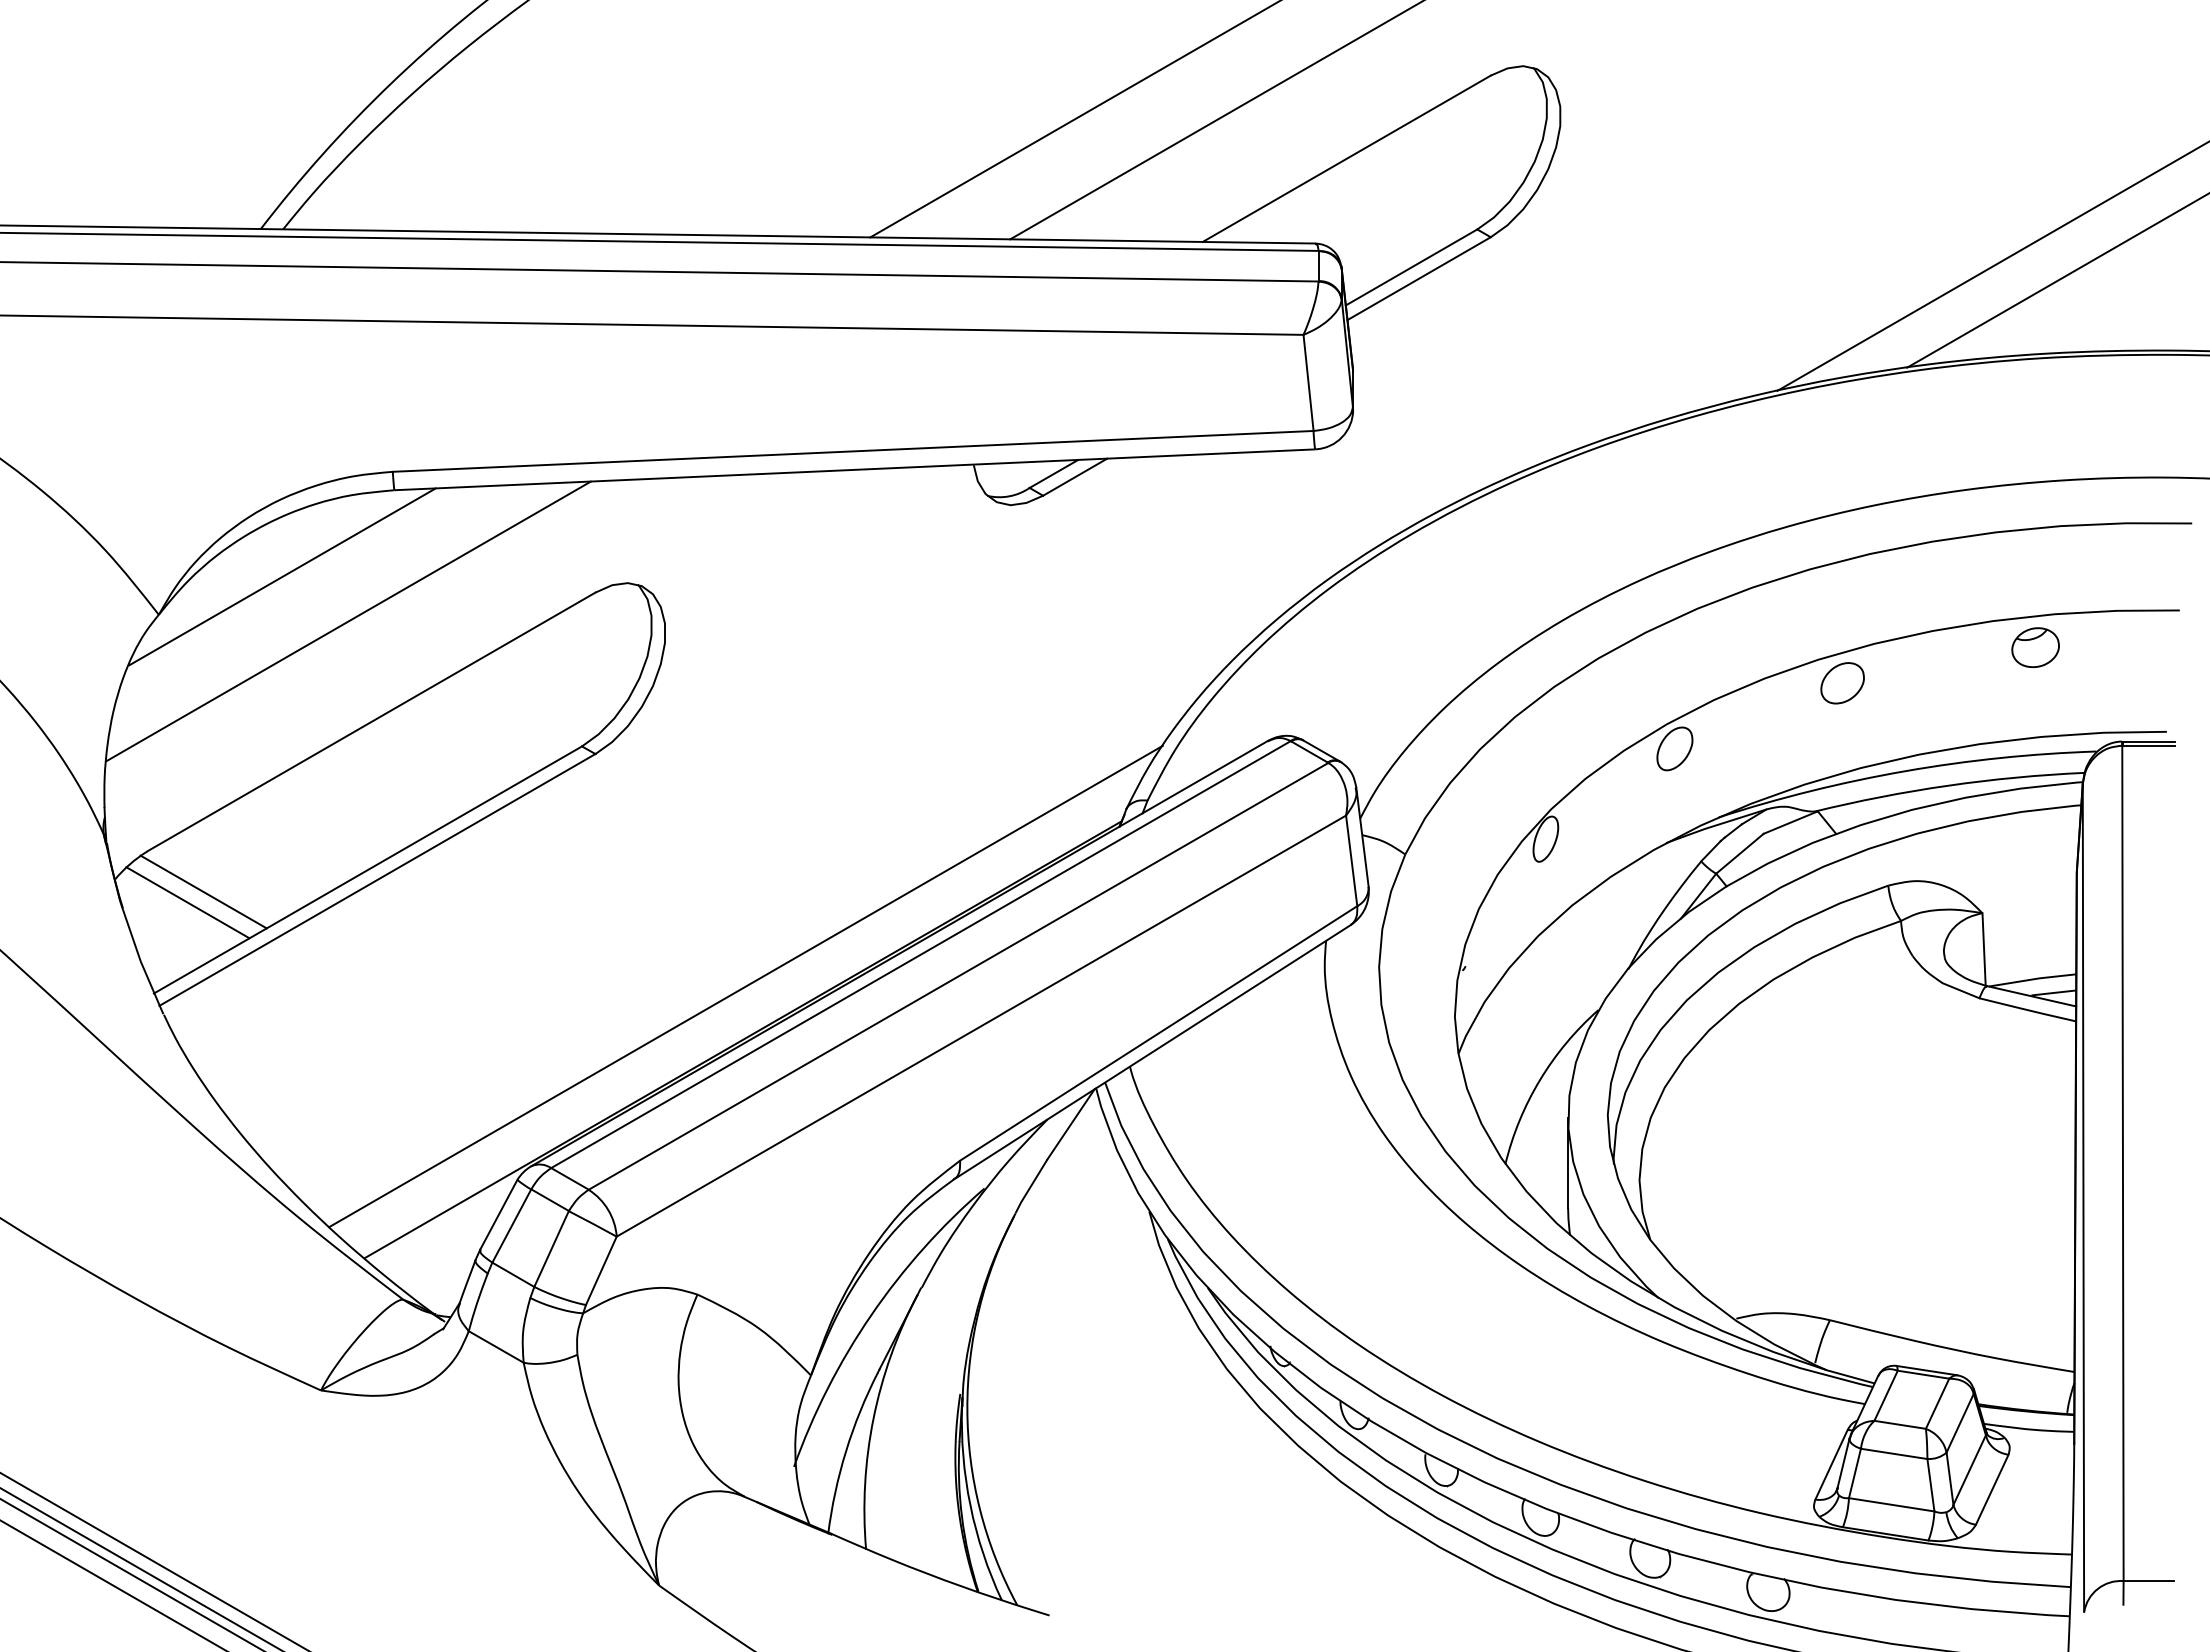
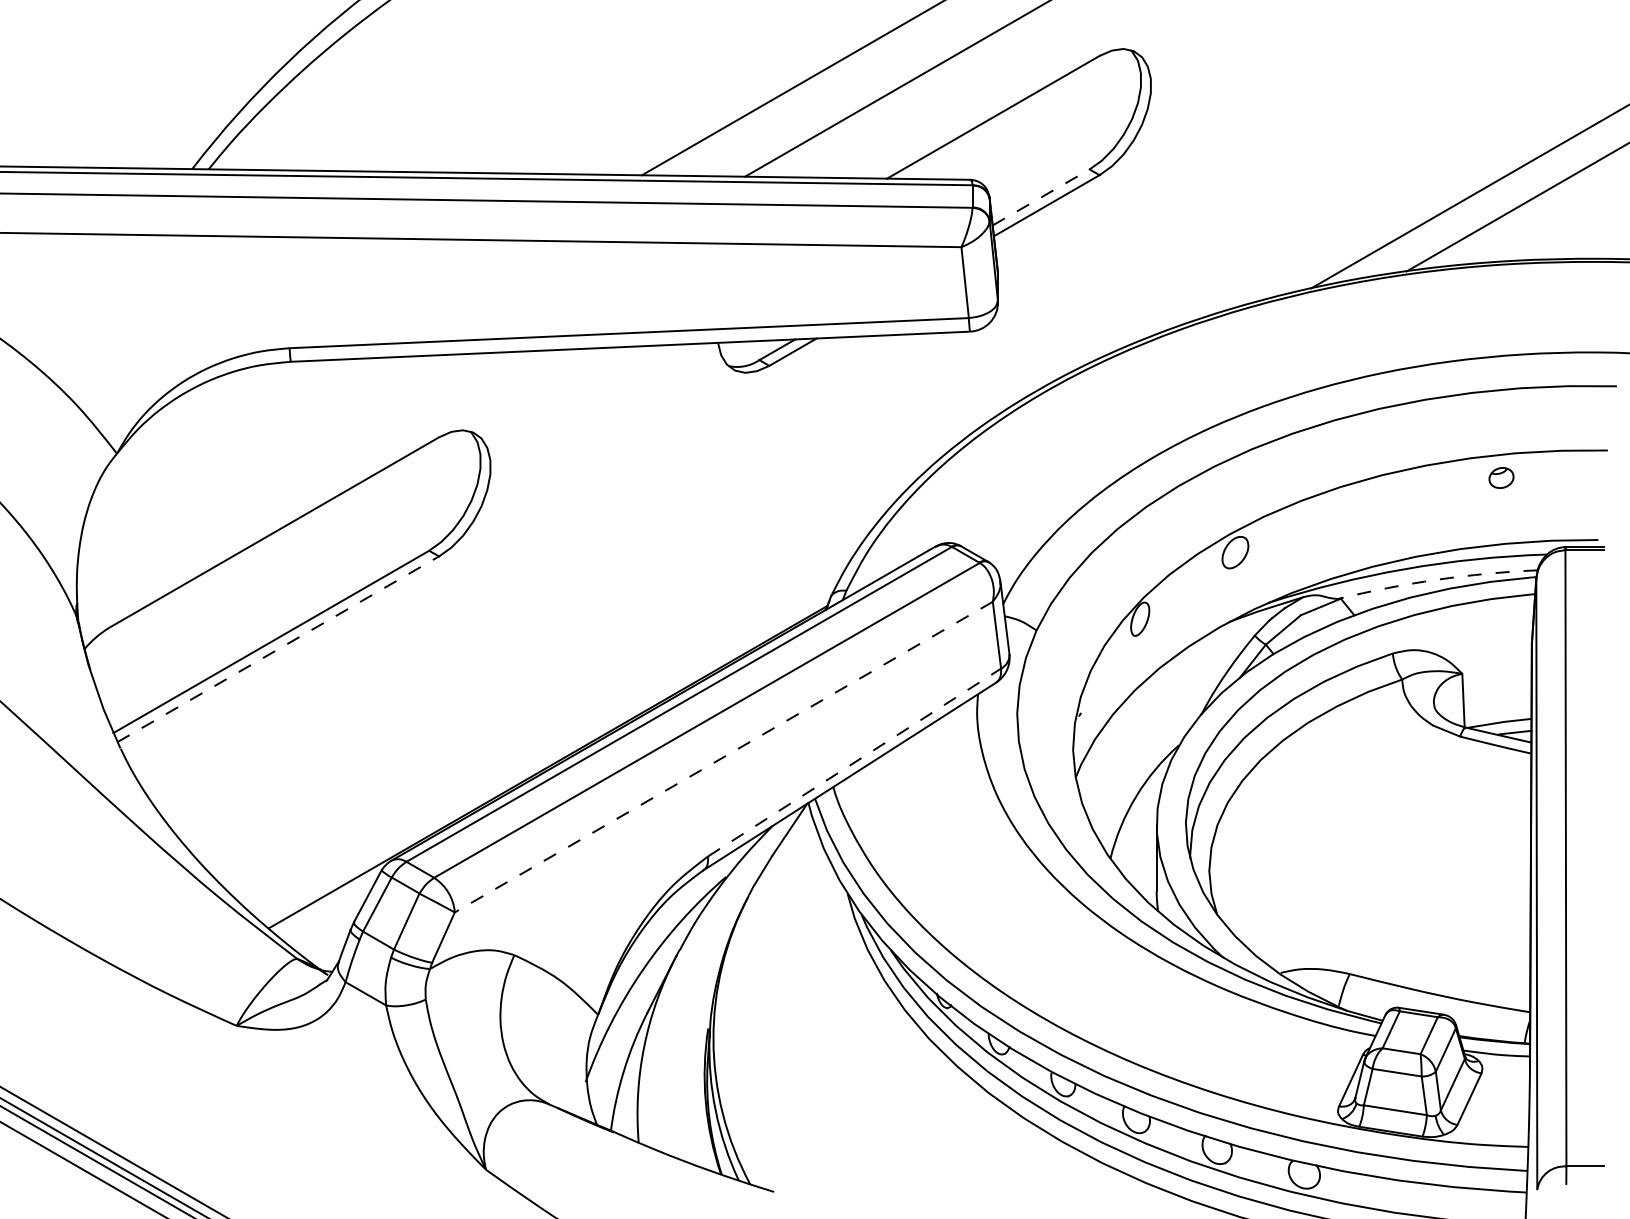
line: (1411, 267) -> (1041, 197), solid -> dashed
line: (282, 576) -> (208, 425), removed
line: (348, 621) -> (256, 458), removed
part: (2035, 647) -> (1501, 477), size x0.7
part: (1842, 683) -> (1359, 504), removed
arc: (1948, 785) -> (1437, 579), solid -> dashed
line: (377, 879) -> (278, 648), solid -> dashed
line: (203, 891) -> (149, 657), removed
line: (187, 902) -> (138, 665), removed
line: (745, 986) -> (549, 727), removed
line: (980, 1026) -> (723, 757), solid -> dashed
line: (1158, 1033) -> (854, 762), solid -> dashed

